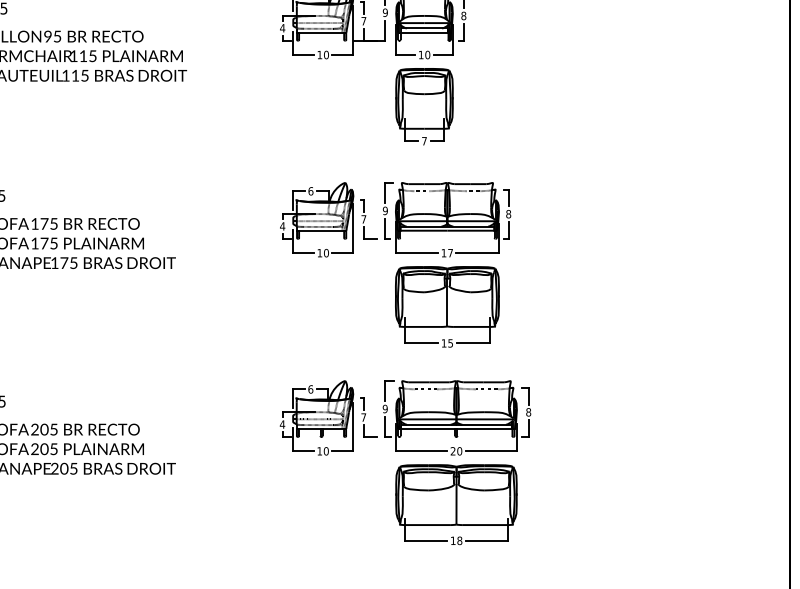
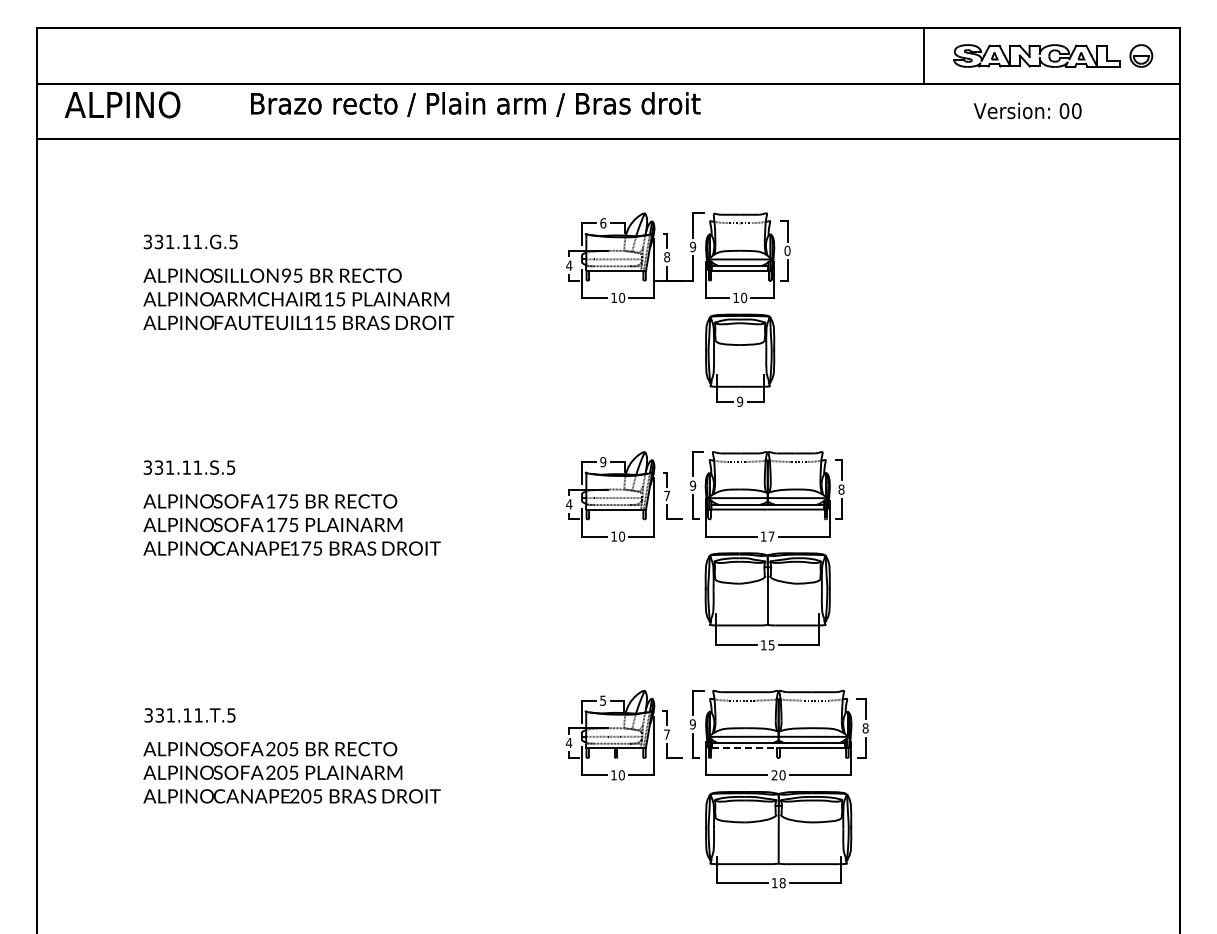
text: (463, 15) -> (787, 250), 8 -> 0
text: (364, 21) -> (667, 257), 7 -> 8
text: (424, 141) -> (740, 401), 7 -> 9
text: (311, 190) -> (603, 461), 6 -> 9
text: (311, 389) -> (603, 700), 6 -> 5
line: (428, 429) -> (745, 748), solid -> dashed

